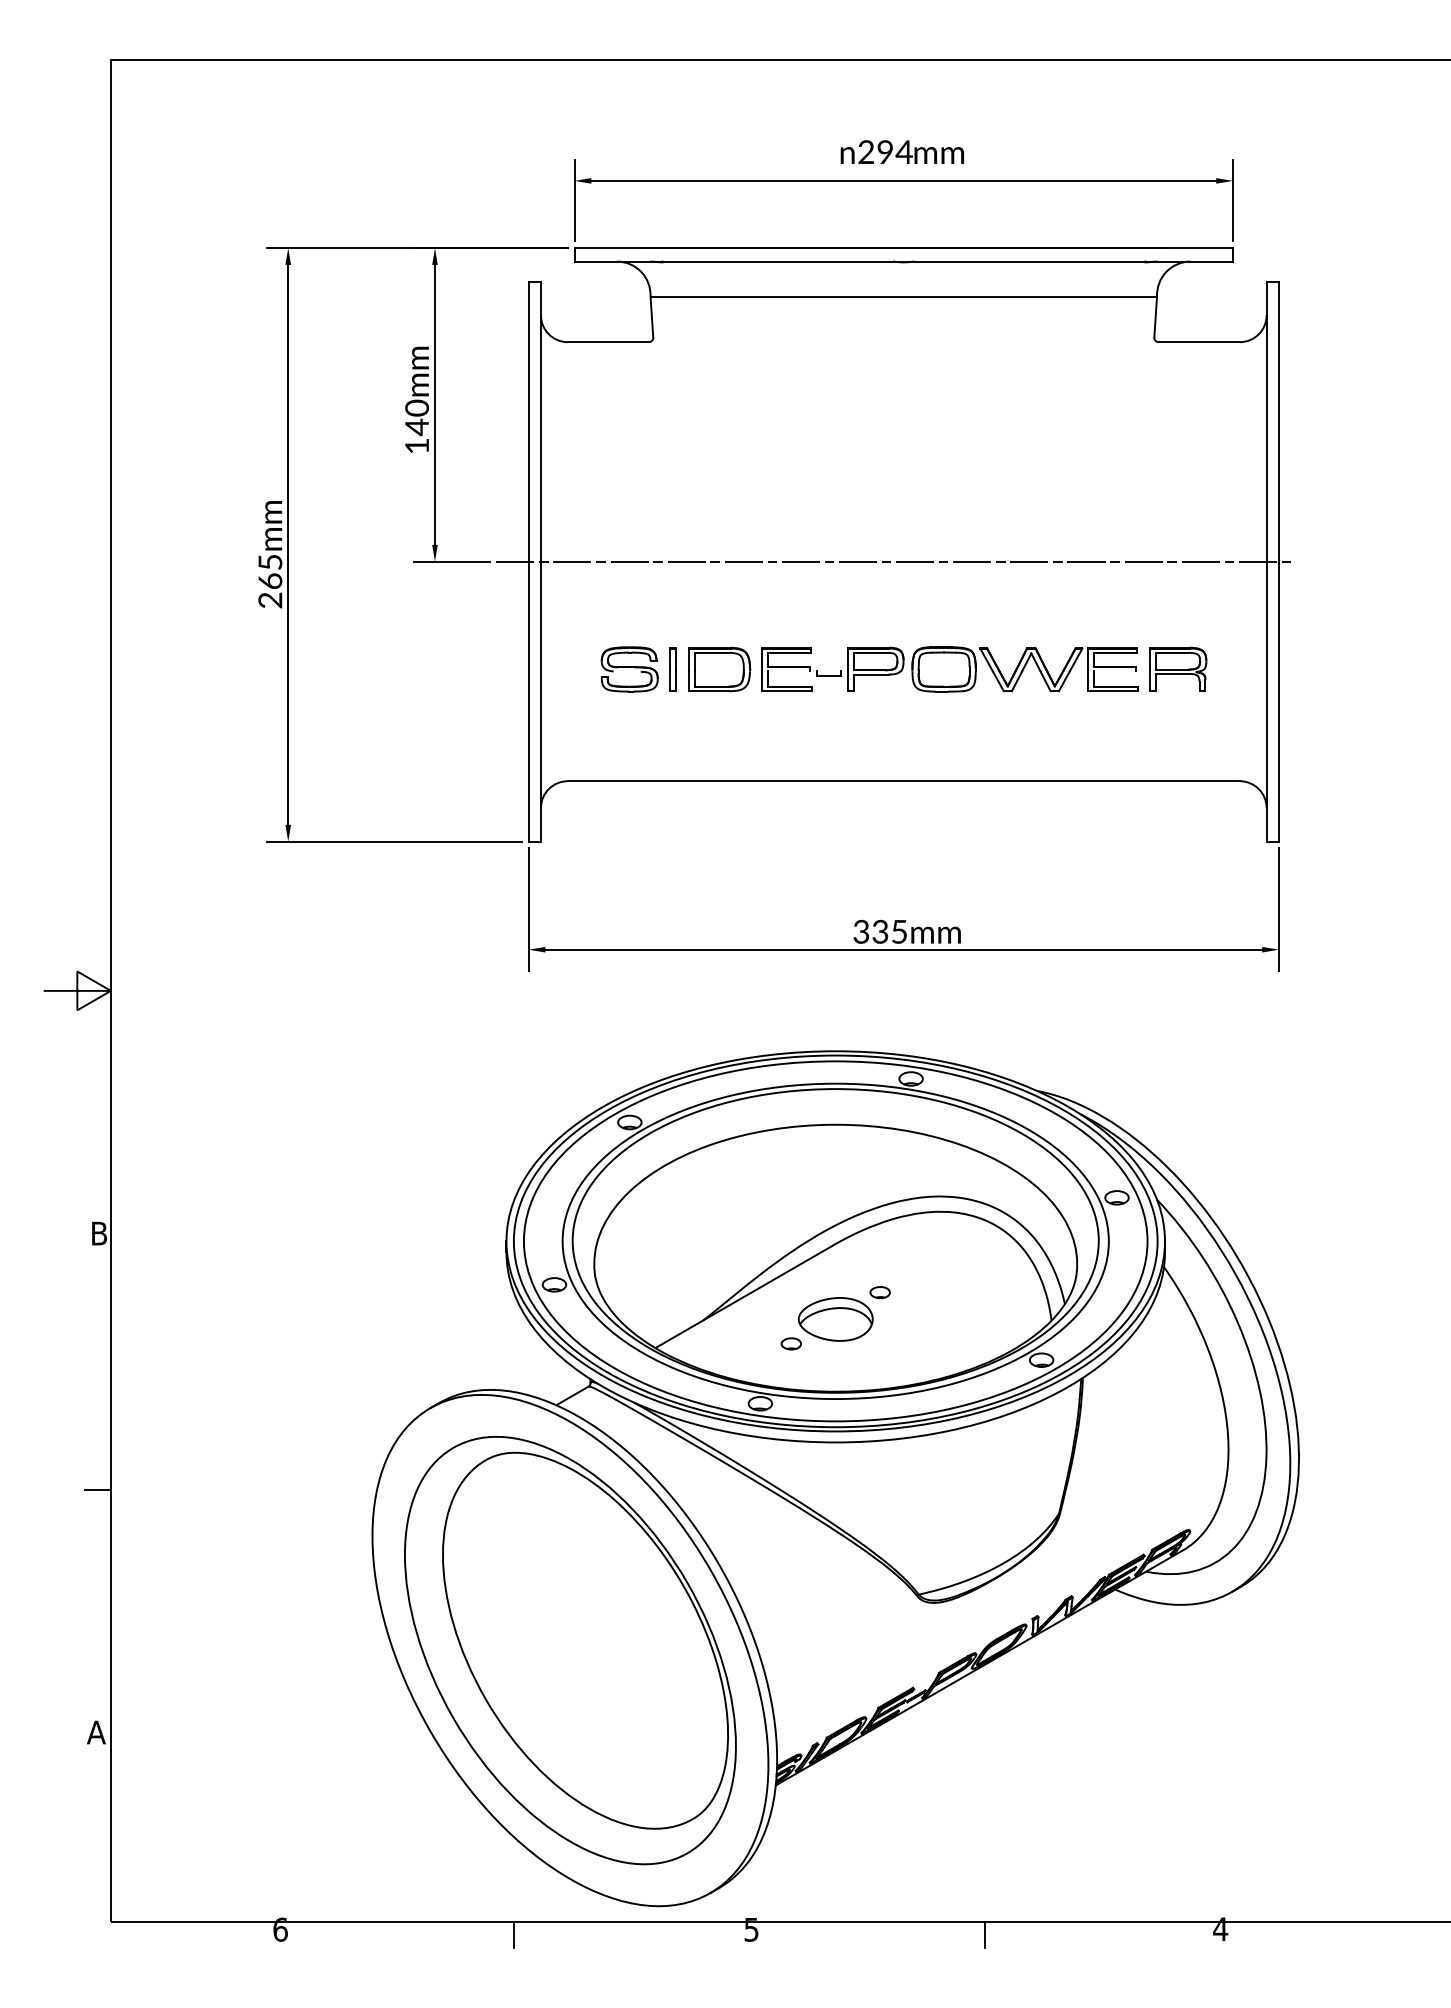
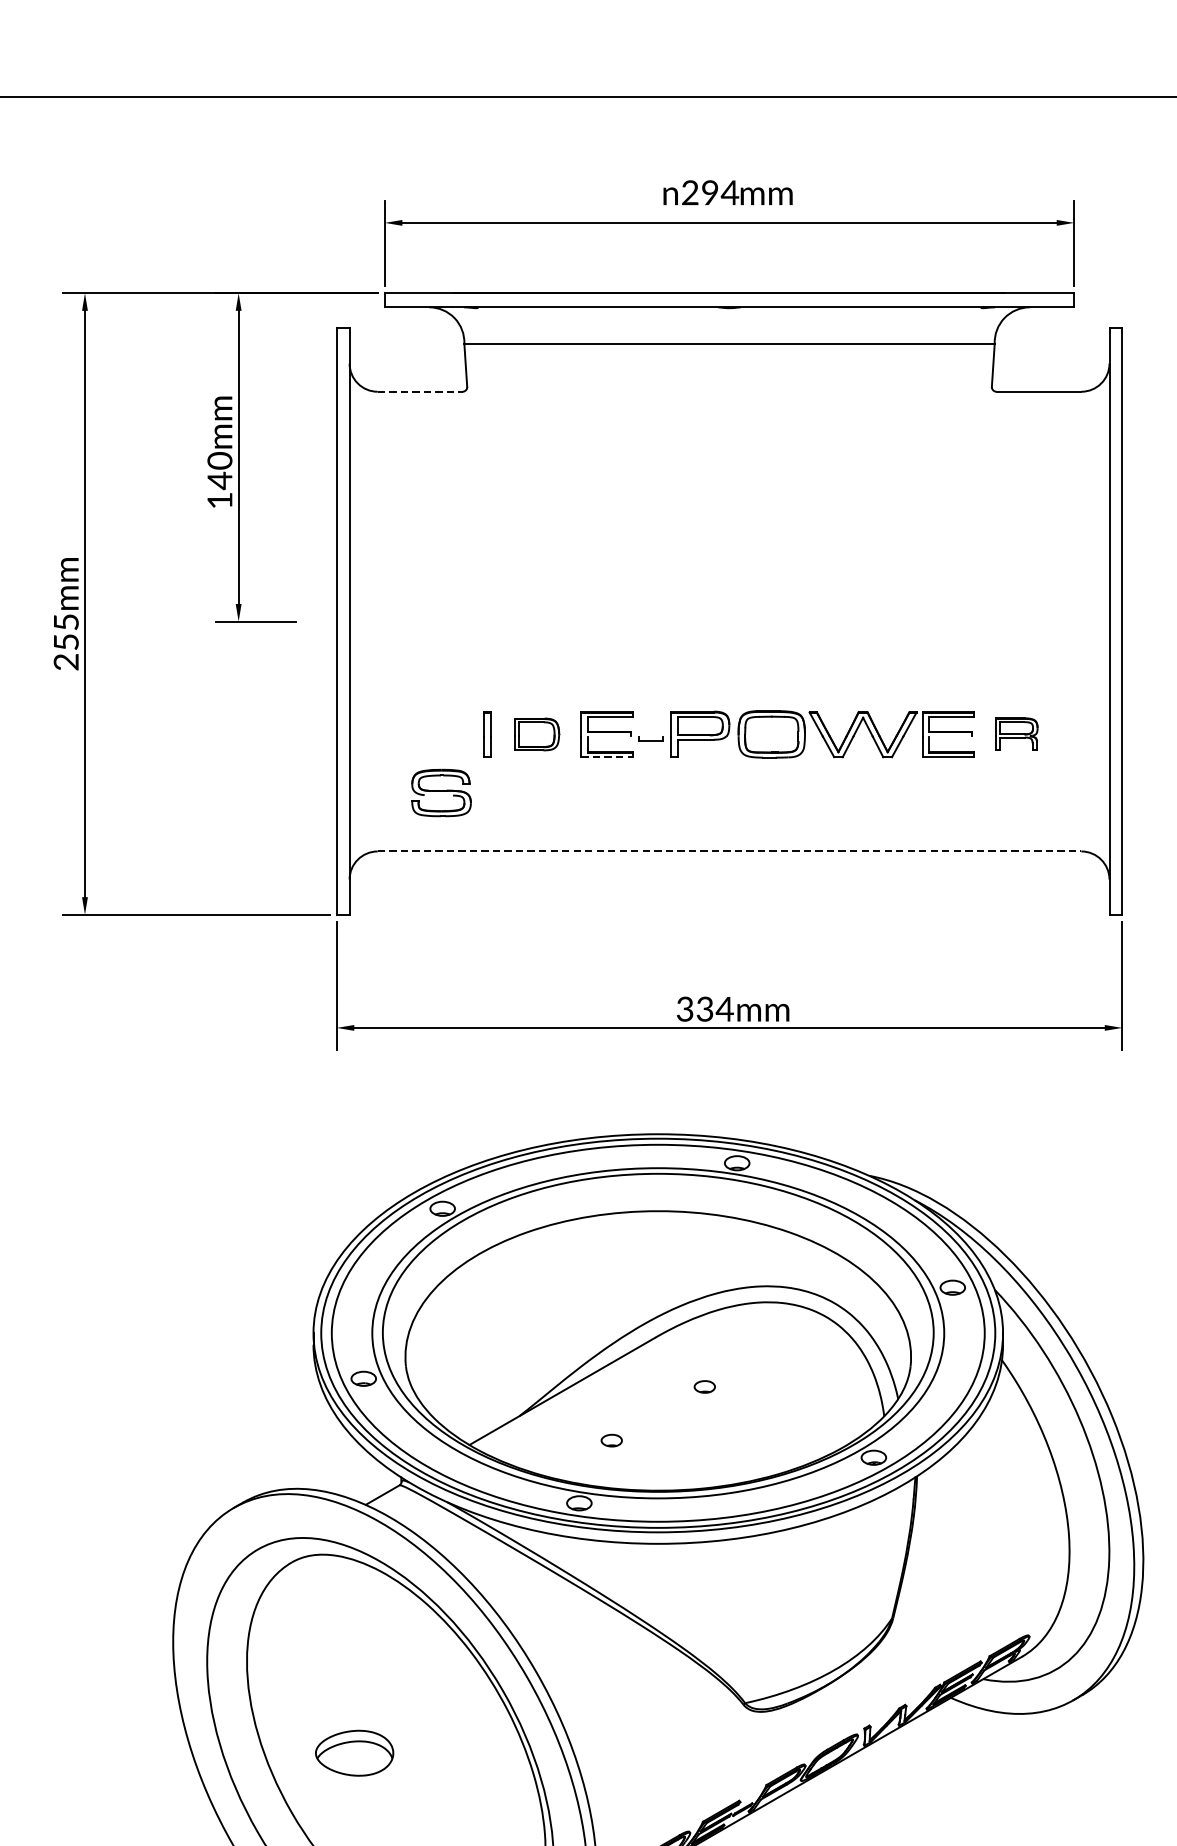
line: (608, 342) -> (420, 392), solid -> dashed
line: (895, 561) -> (720, 621), removed
text: (270, 581) -> (66, 642), 265mm -> 255mm
part: (1178, 668) -> (1017, 733), size x0.7
part: (629, 669) -> (441, 793), moved
part: (719, 669) -> (536, 734), size x0.7
line: (787, 691) -> (607, 757), solid -> dashed
line: (903, 781) -> (729, 851), solid -> dashed
text: (899, 931) -> (725, 1008), 335mm -> 334mm
part: (835, 1319) -> (354, 1753), moved

